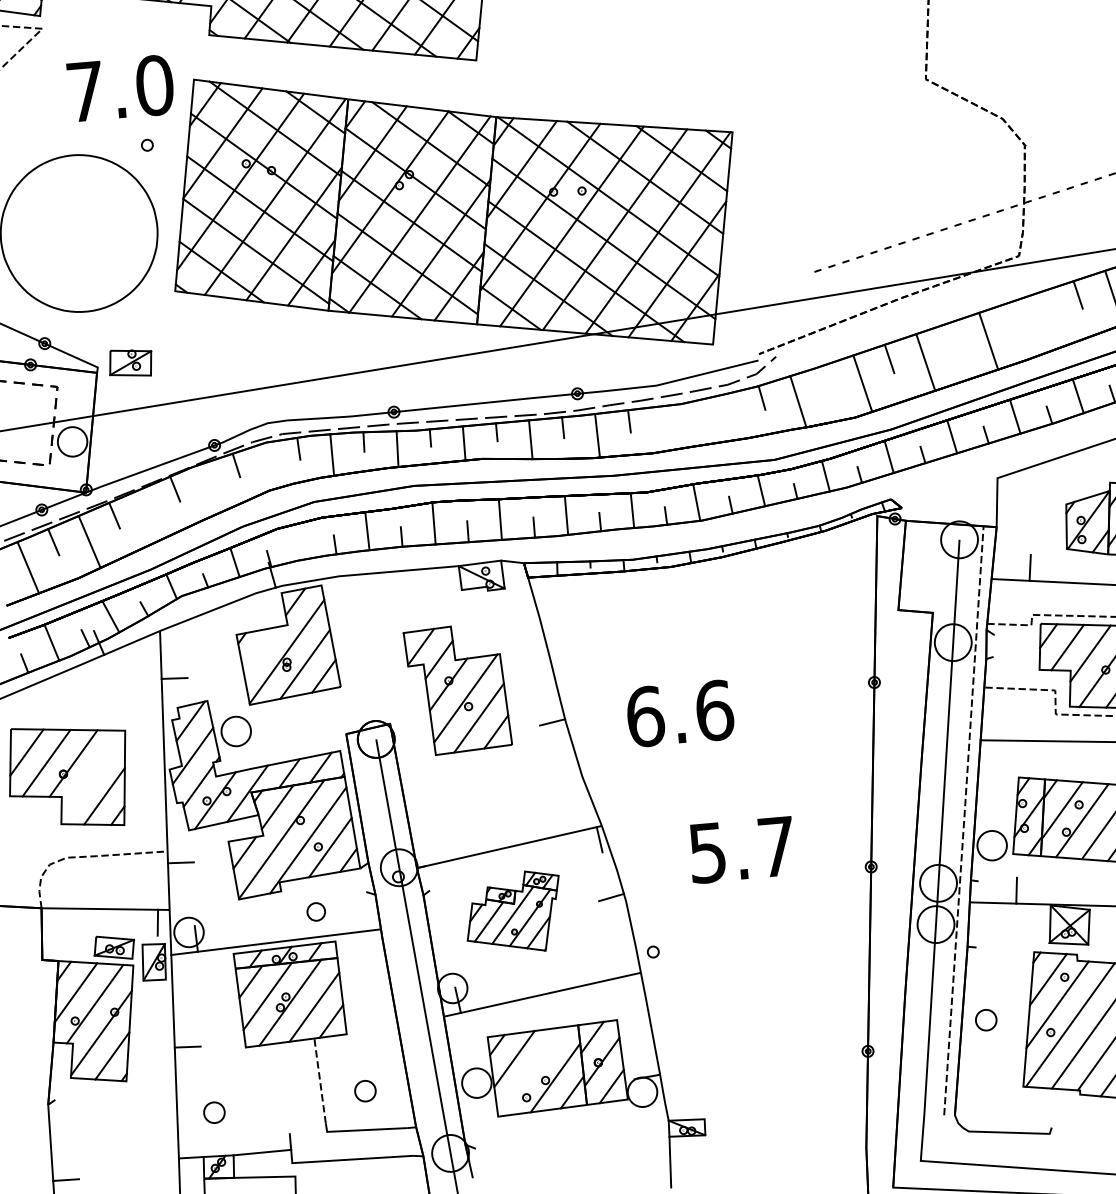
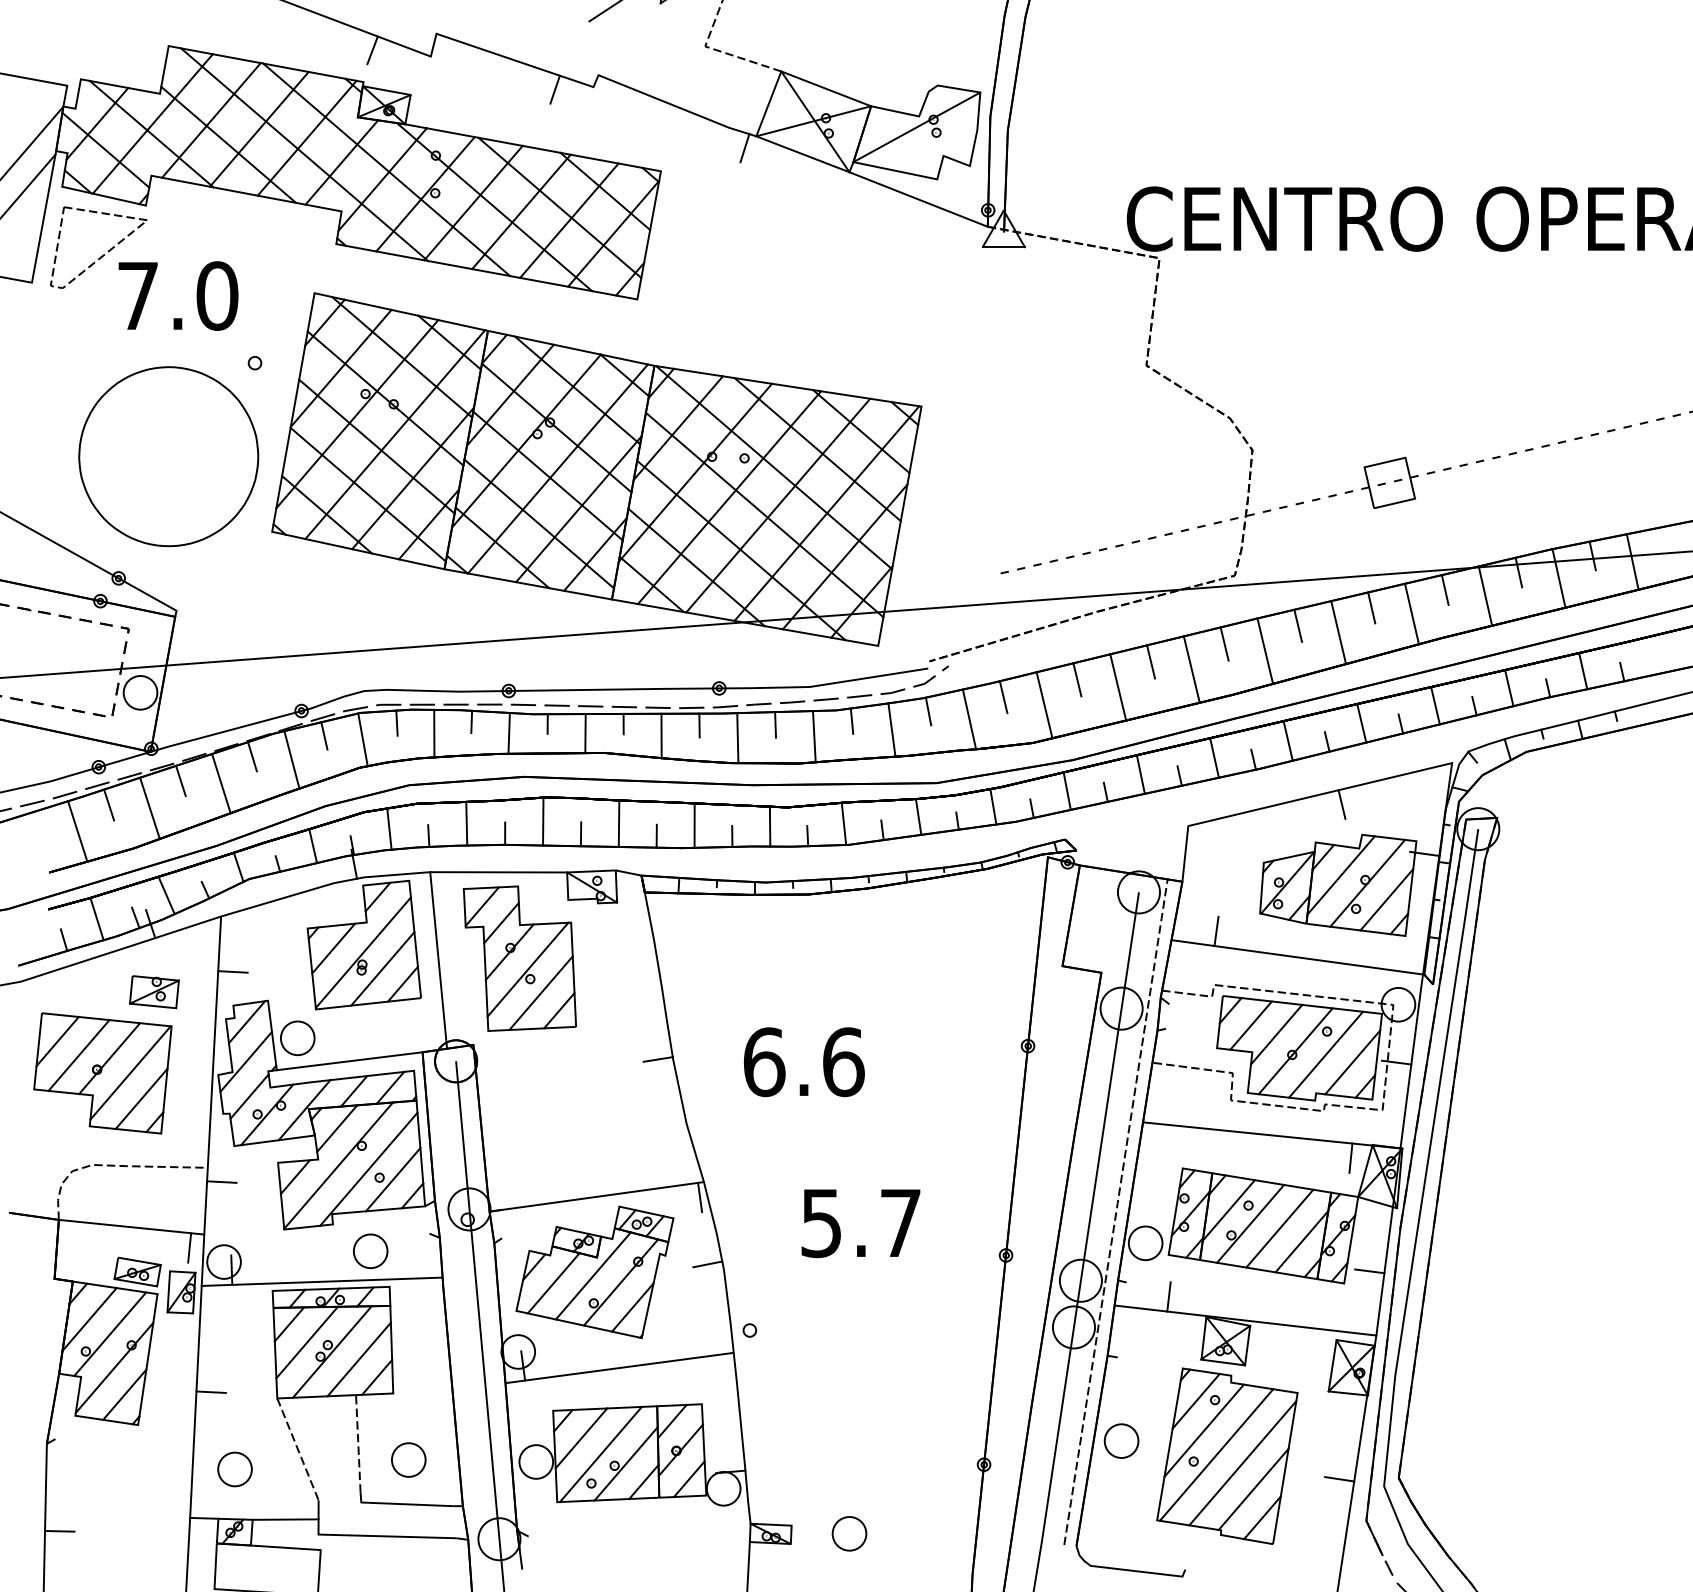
text: (120, 88) -> (178, 295), moved
line: (1015, 316) -> (1224, 643), added
line: (1051, 318) -> (1265, 650), added
line: (952, 337) -> (1151, 661), added
part: (129, 363) -> (153, 992), moved
line: (826, 380) -> (1003, 697), added
line: (695, 411) -> (851, 720), added
line: (731, 416) -> (891, 729), added
line: (664, 428) -> (814, 736), added
line: (269, 465) -> (362, 739), added
line: (209, 488) -> (291, 759), added
line: (150, 514) -> (221, 783), added
line: (300, 541) -> (389, 828), added
line: (260, 650) -> (333, 948), added
line: (353, 651) -> (438, 959), added
part: (457, 689) -> (519, 958), moved
line: (283, 747) -> (349, 1061), added
line: (92, 774) -> (130, 1072), added
part: (316, 912) -> (370, 1251), size x1.67
part: (513, 912) -> (594, 1271), size x1.43
part: (986, 1019) -> (1121, 1440), size x1.43
line: (532, 1071) -> (600, 1454), added
line: (267, 1090) -> (297, 1449), added
part: (365, 1090) -> (408, 1459), size x1.43
part: (213, 1112) -> (234, 1469), size x1.43
part: (755, 1121) -> (849, 1533), added

